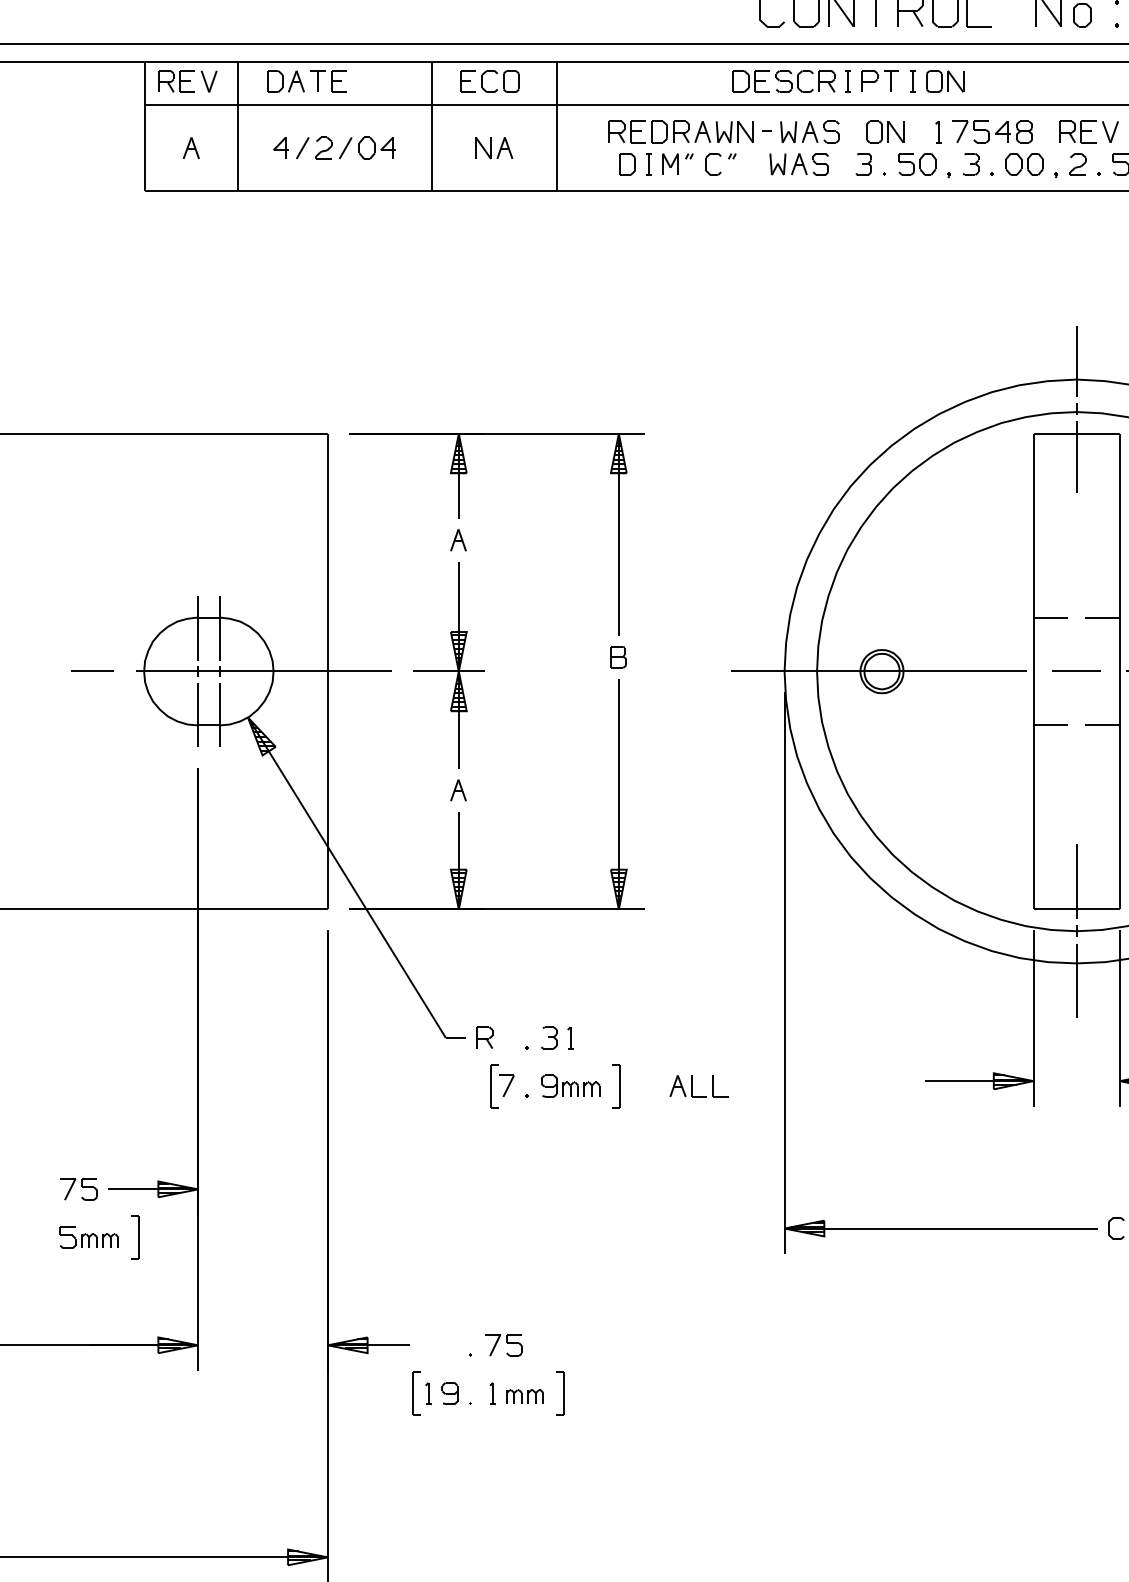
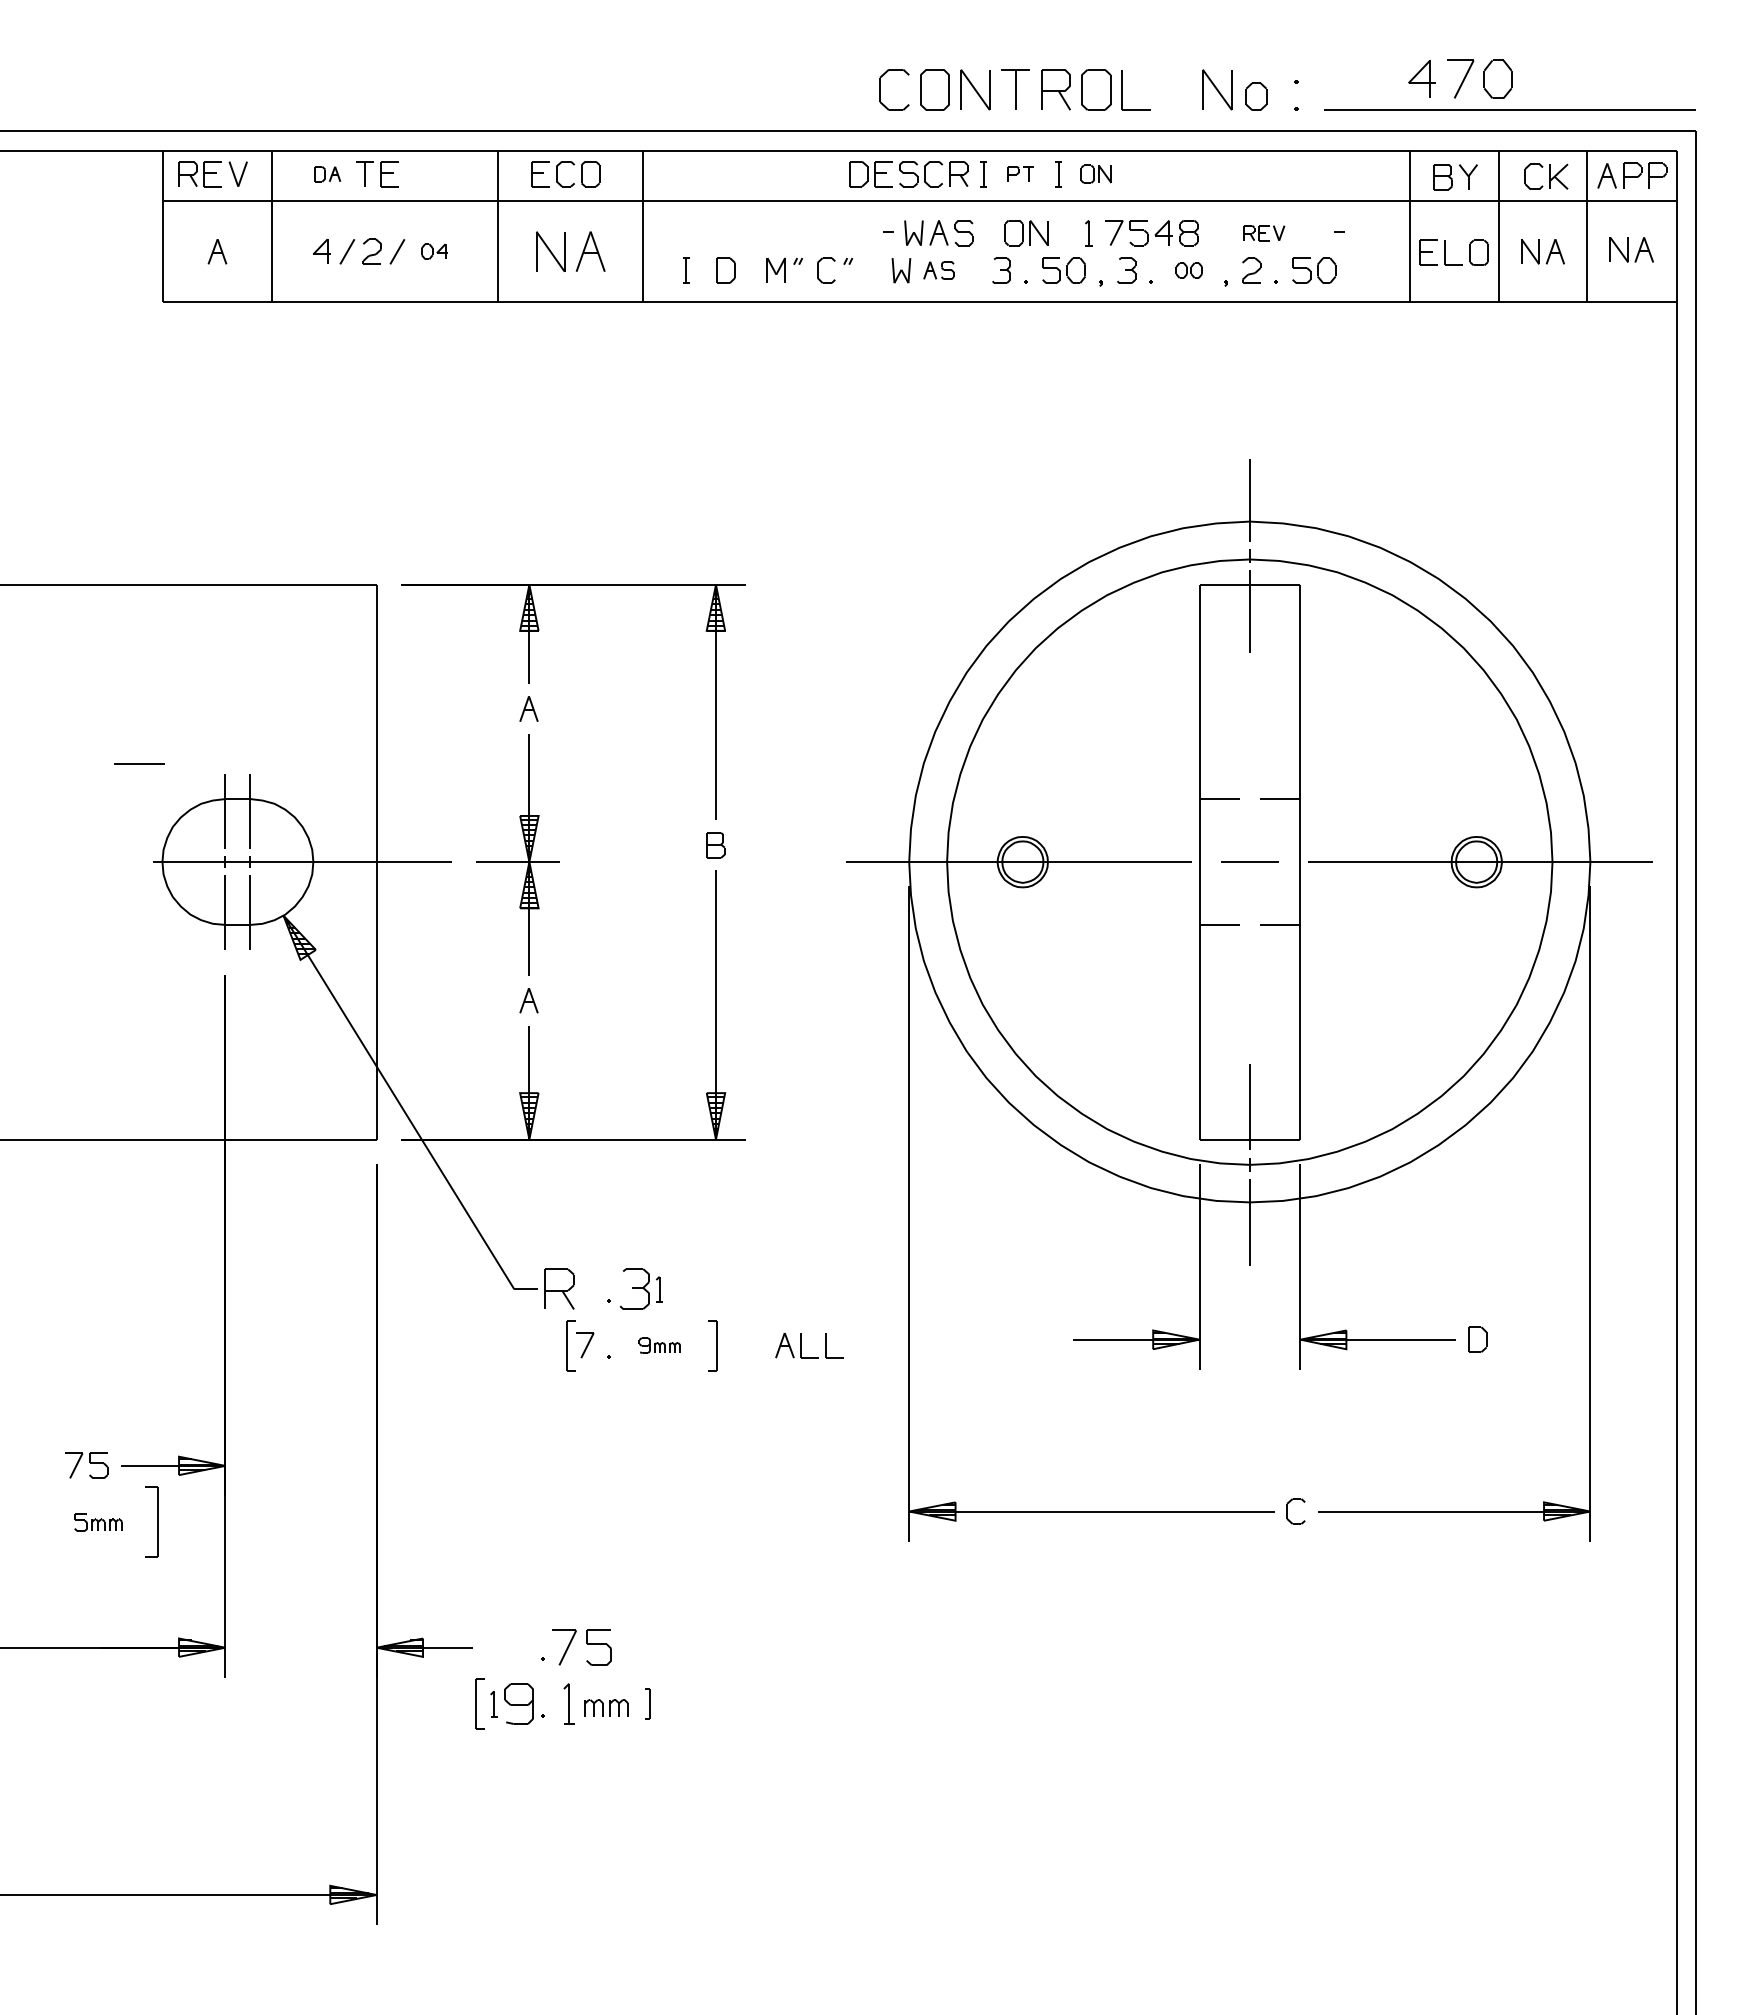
part: (285, 81) -> (327, 174), size x0.6
part: (880, 81) -> (1020, 173), size x0.6
part: (945, 81) -> (1096, 174), size x0.7
part: (681, 132) -> (788, 233), removed
part: (1088, 132) -> (1263, 233), size x0.6
part: (377, 147) -> (434, 251), size x0.6
part: (494, 147) -> (570, 251), size x1.6
part: (649, 164) -> (686, 270), moved
part: (809, 164) -> (938, 270), size x0.7
part: (1024, 164) -> (1189, 270), size x0.6
line: (92, 671) -> (139, 763), moved
part: (484, 1037) -> (559, 1288), size x1.6
part: (548, 1038) -> (634, 1289), size x1.6
part: (570, 1086) -> (659, 1345), size x0.6
part: (89, 1237) -> (98, 1522), size x0.7
part: (134, 1237) -> (151, 1521), size x1.4
part: (503, 1345) -> (581, 1647), size x1.4
part: (449, 1393) -> (518, 1703), size x1.6
part: (560, 1393) -> (647, 1703), size x0.6
part: (492, 1394) -> (568, 1704), size x1.6

